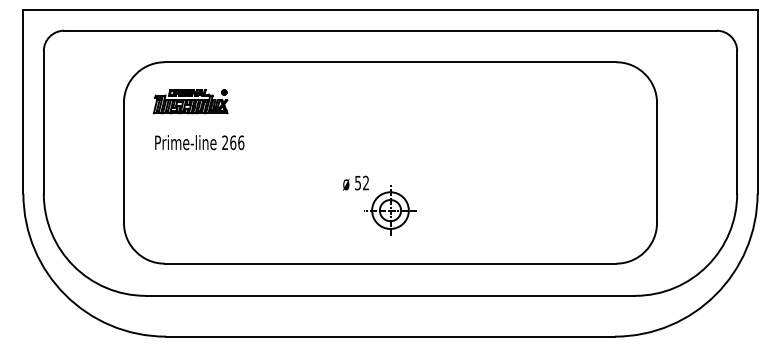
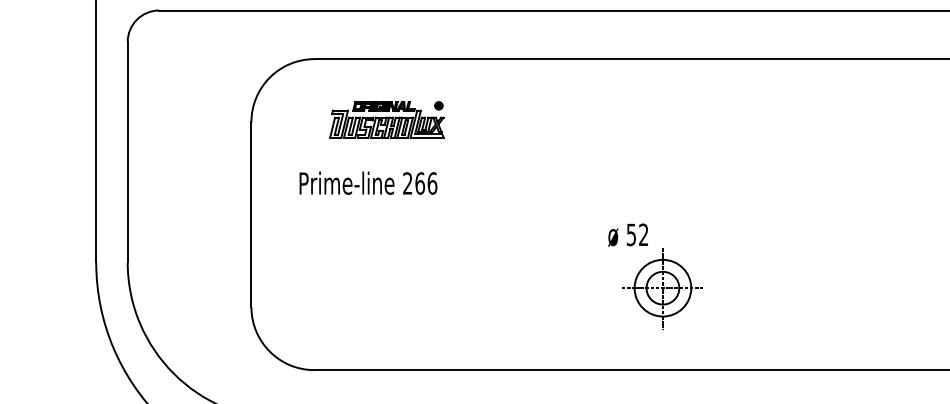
part: (190, 101) -> (386, 119), moved
text: (355, 182) -> (627, 233), moved

